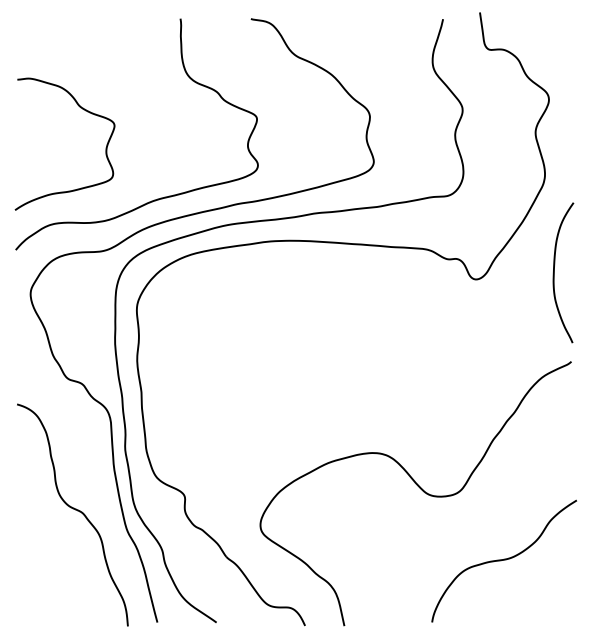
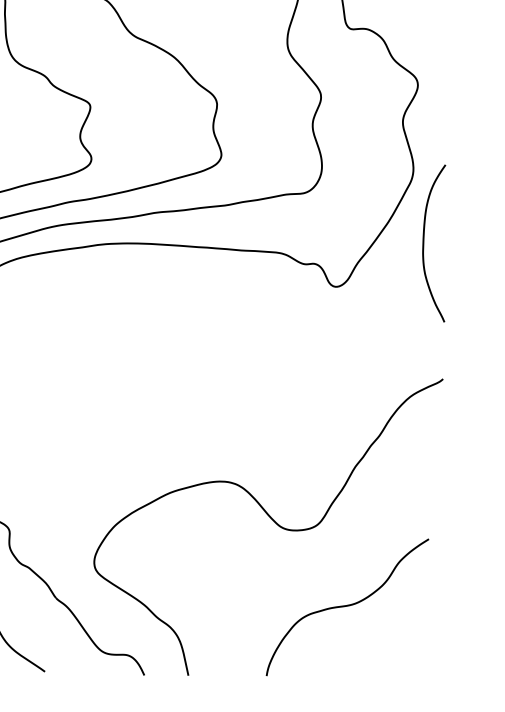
curve: (554, 272) -> (424, 243), moved
curve: (503, 560) -> (346, 606), moved

